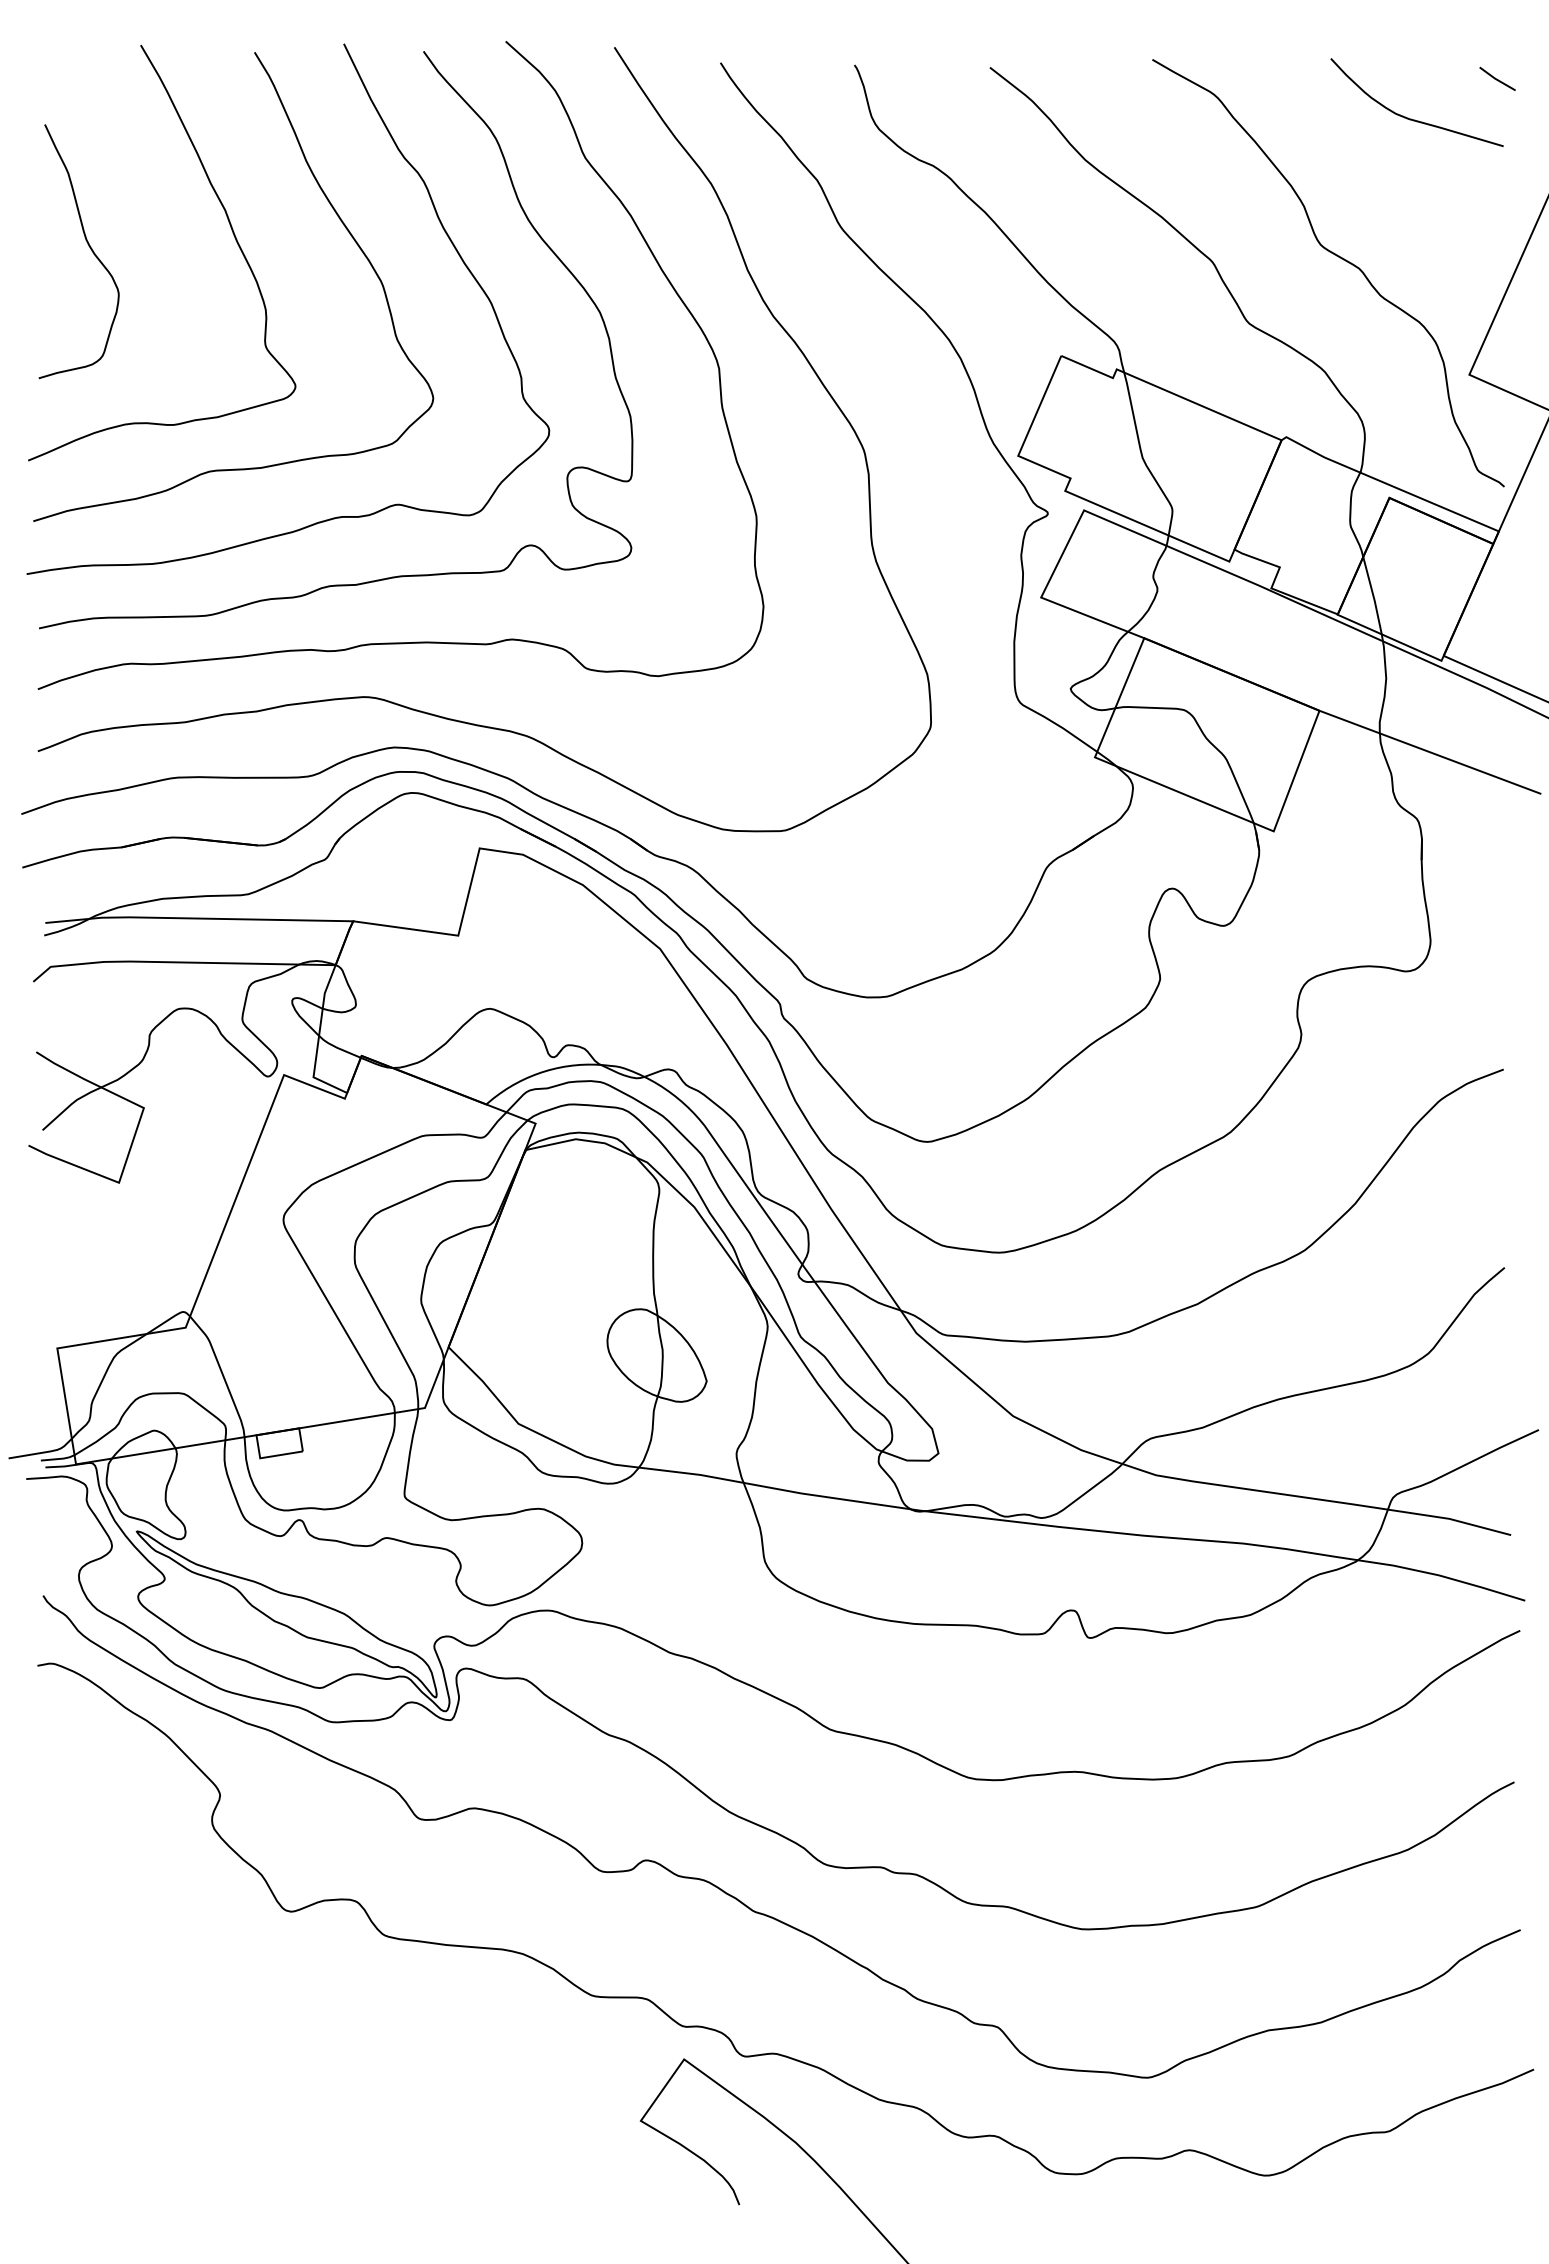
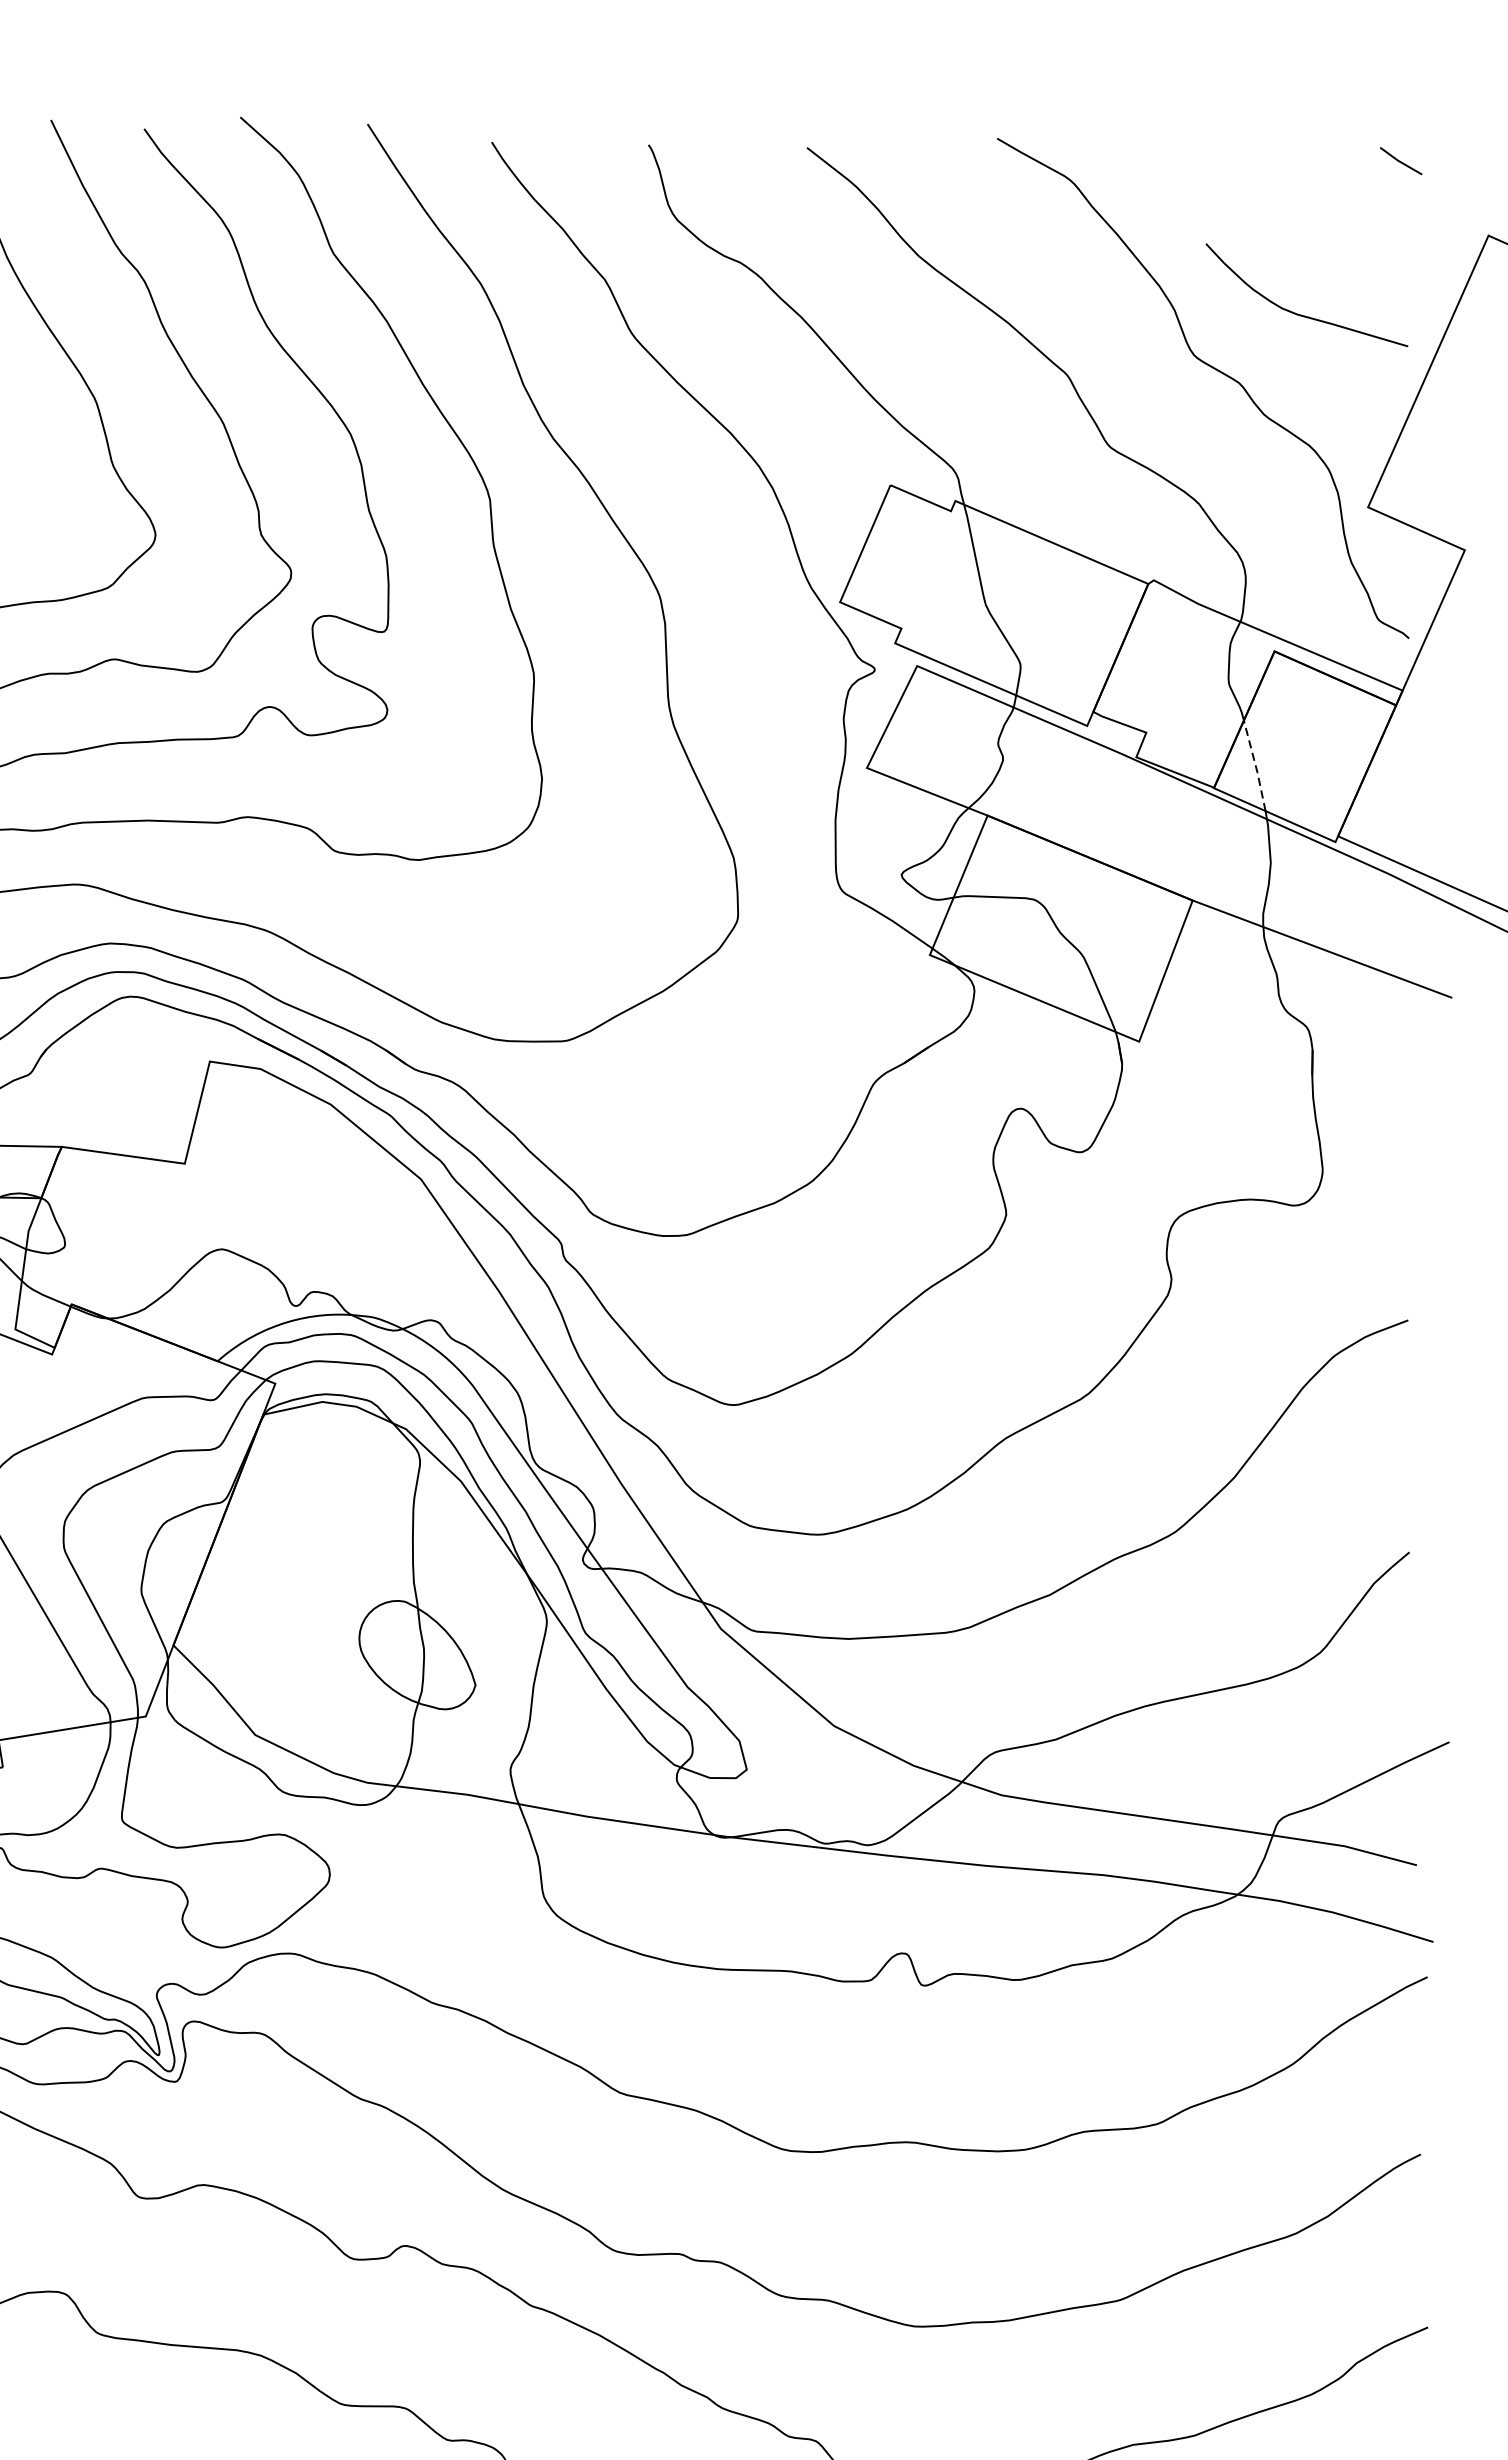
curve: (1411, 118) -> (1300, 313), moved
line: (1373, 595) -> (1255, 765), solid -> dashed

